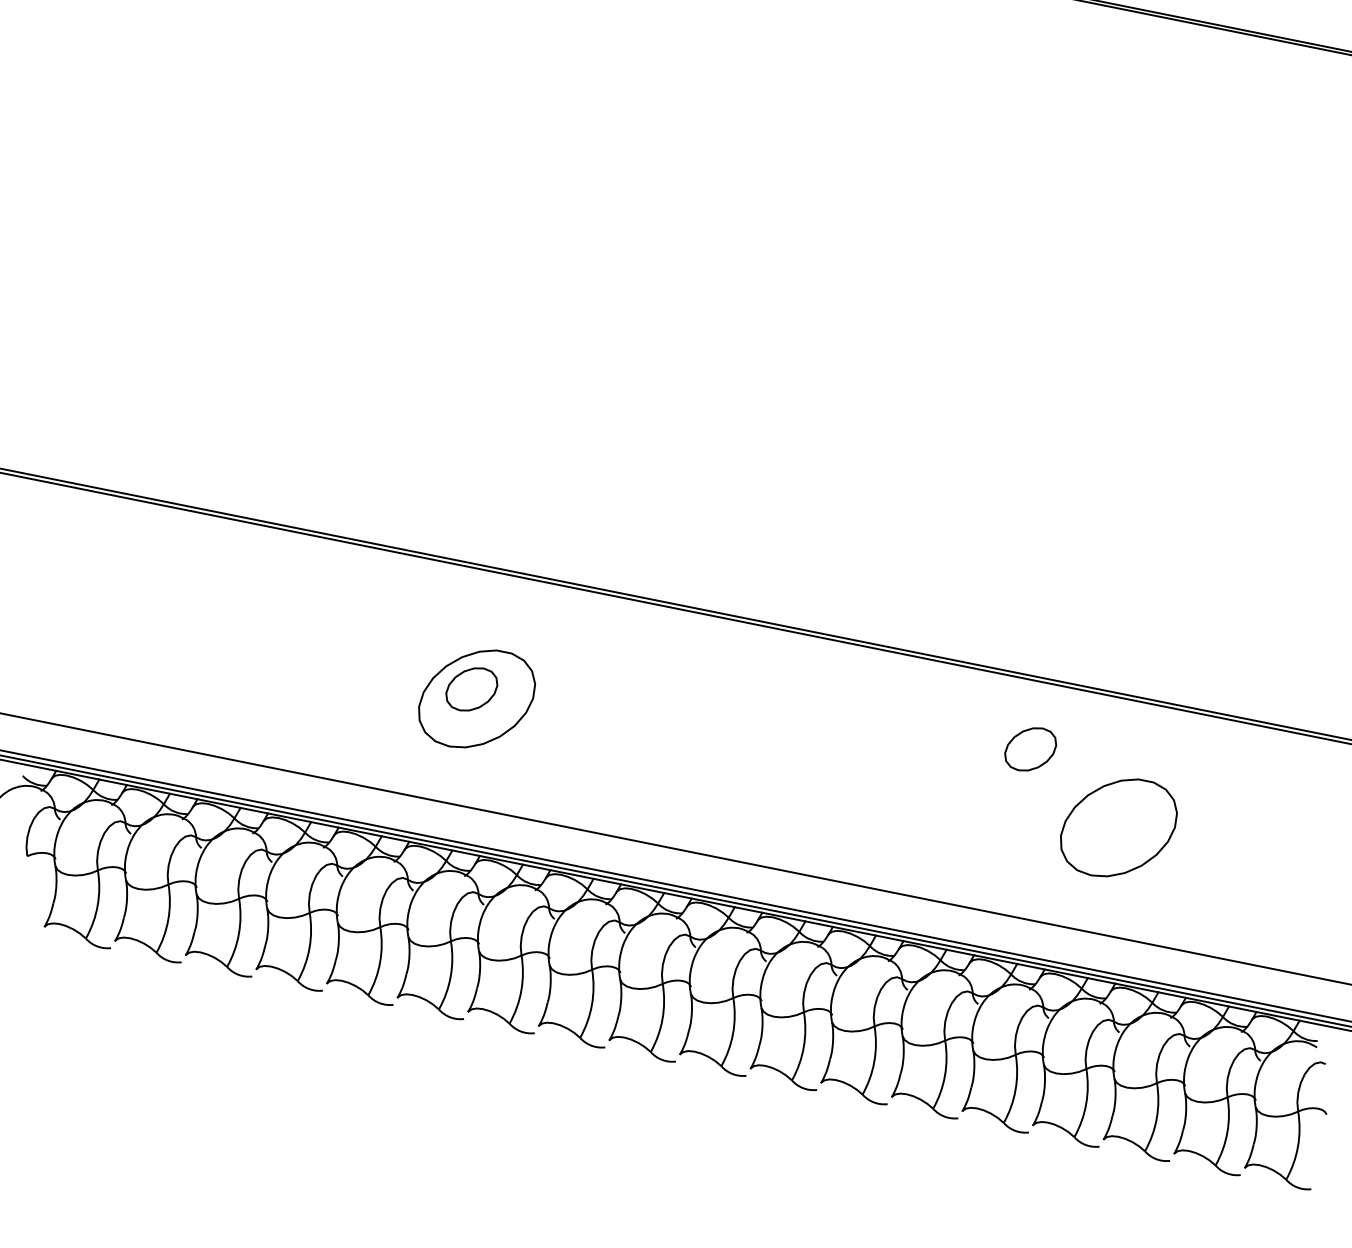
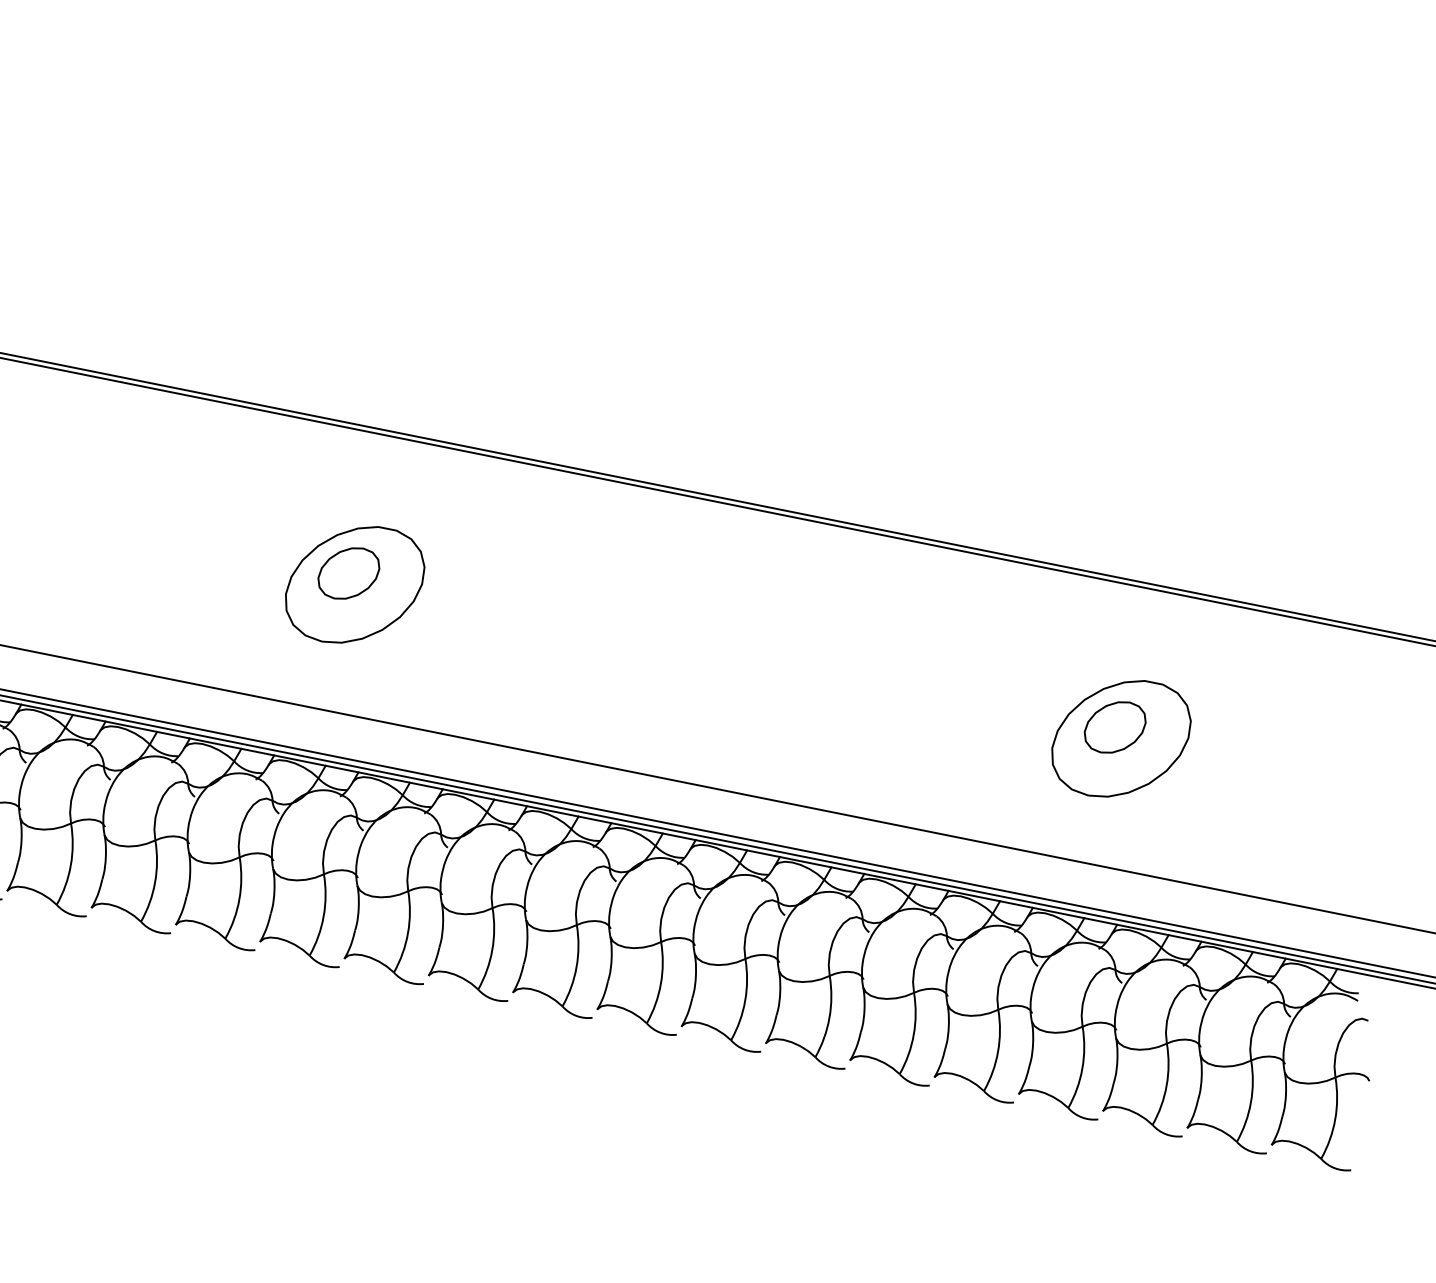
part: (1030, 749) -> (1114, 727), moved

